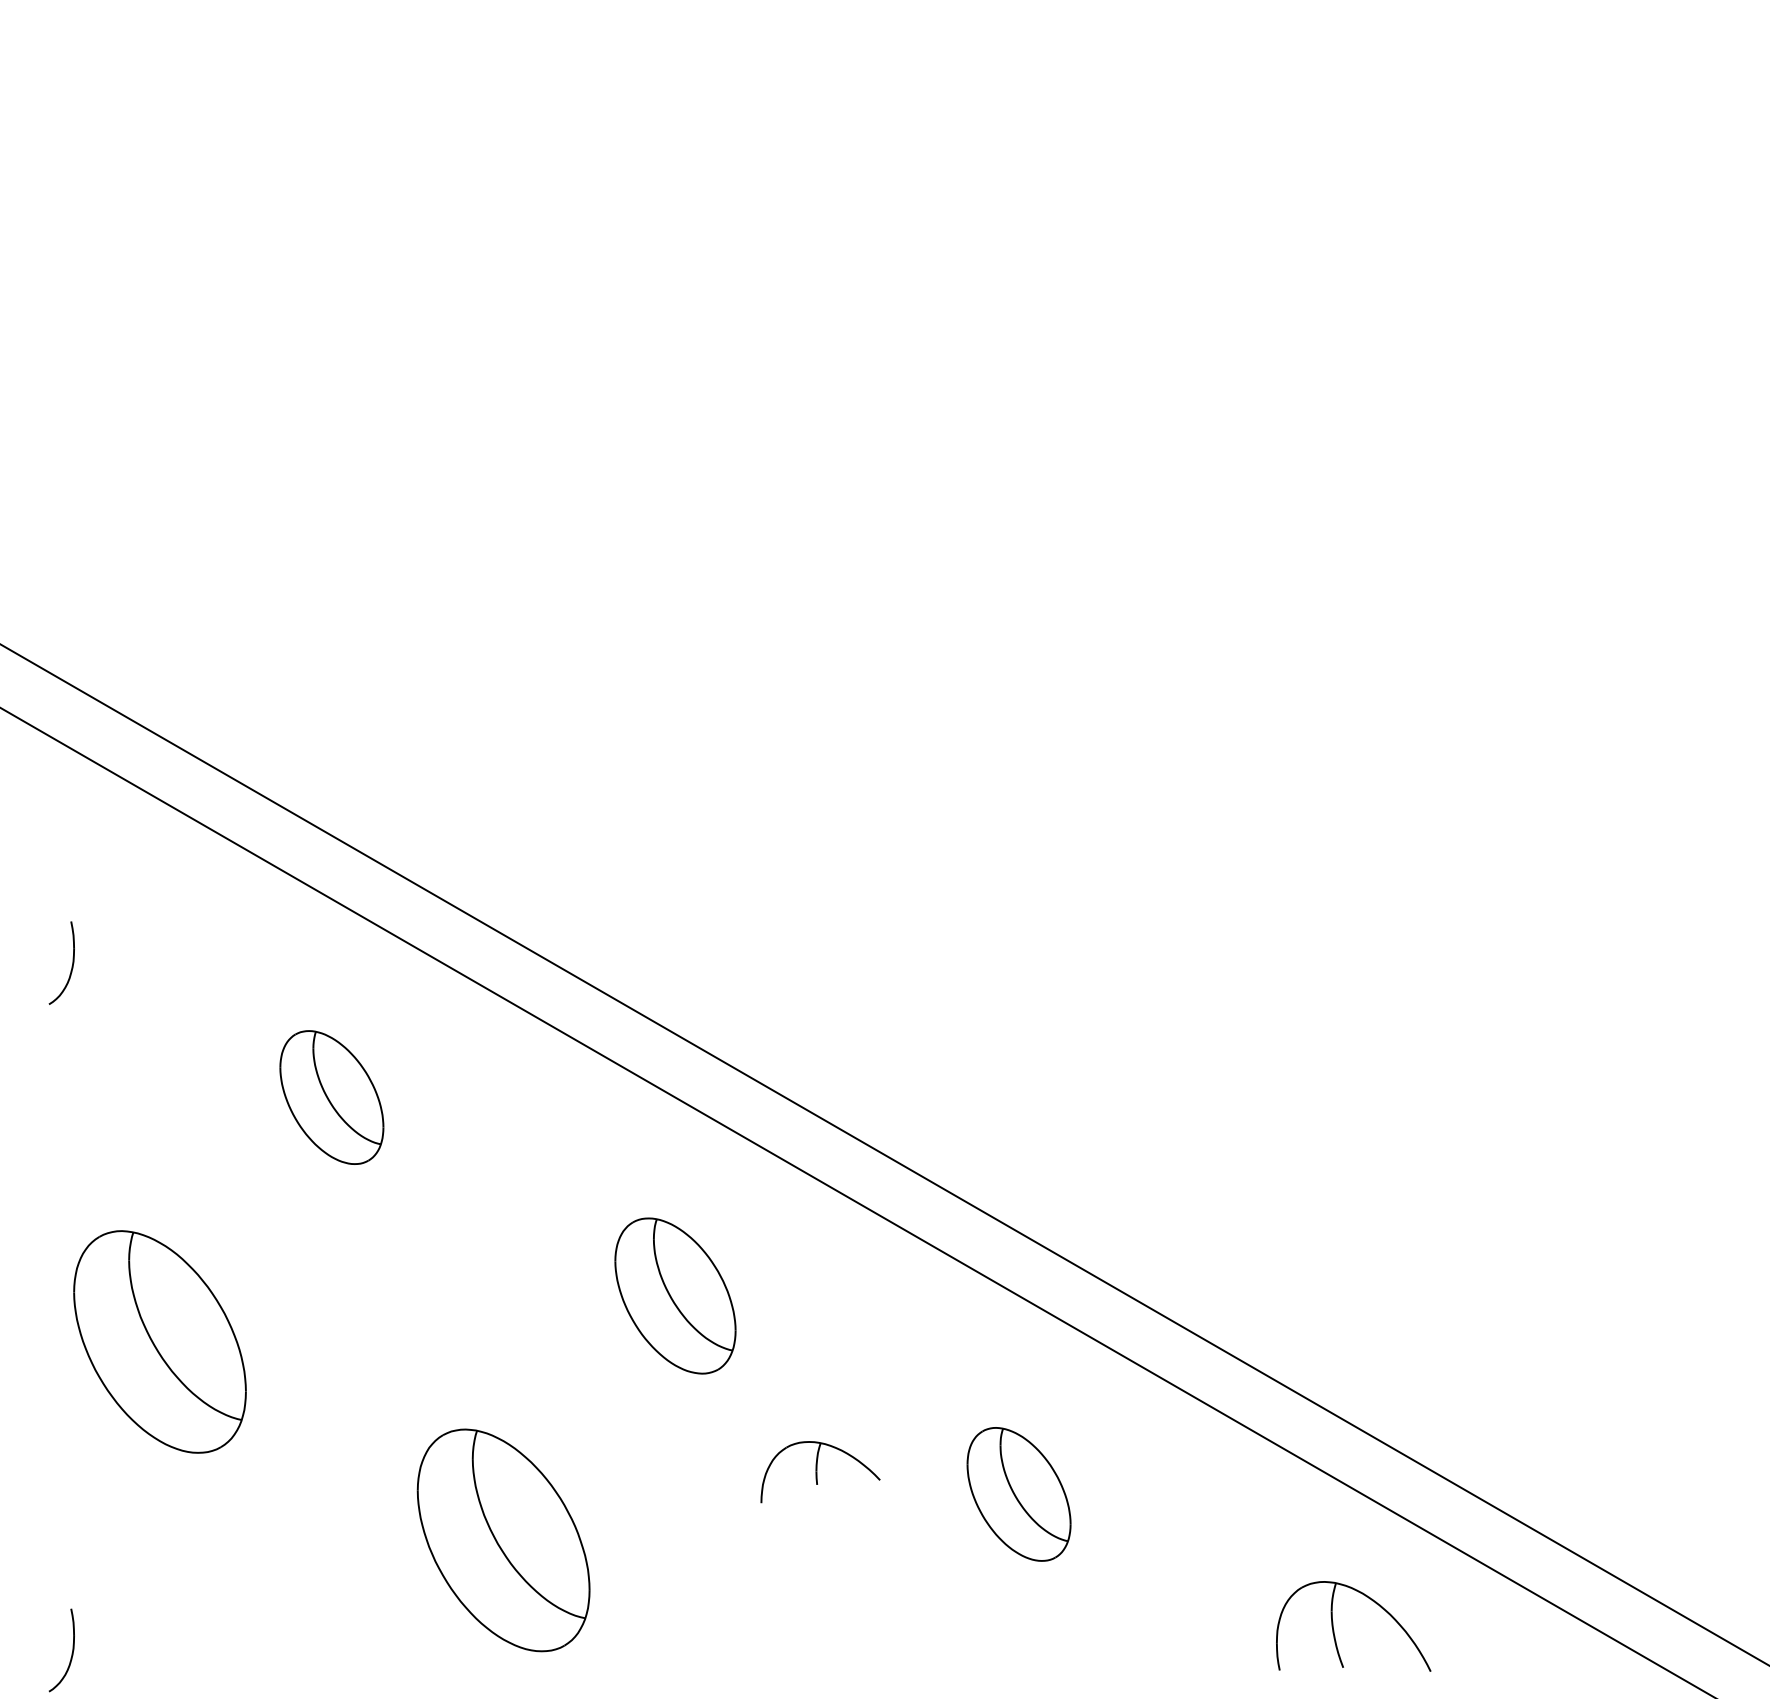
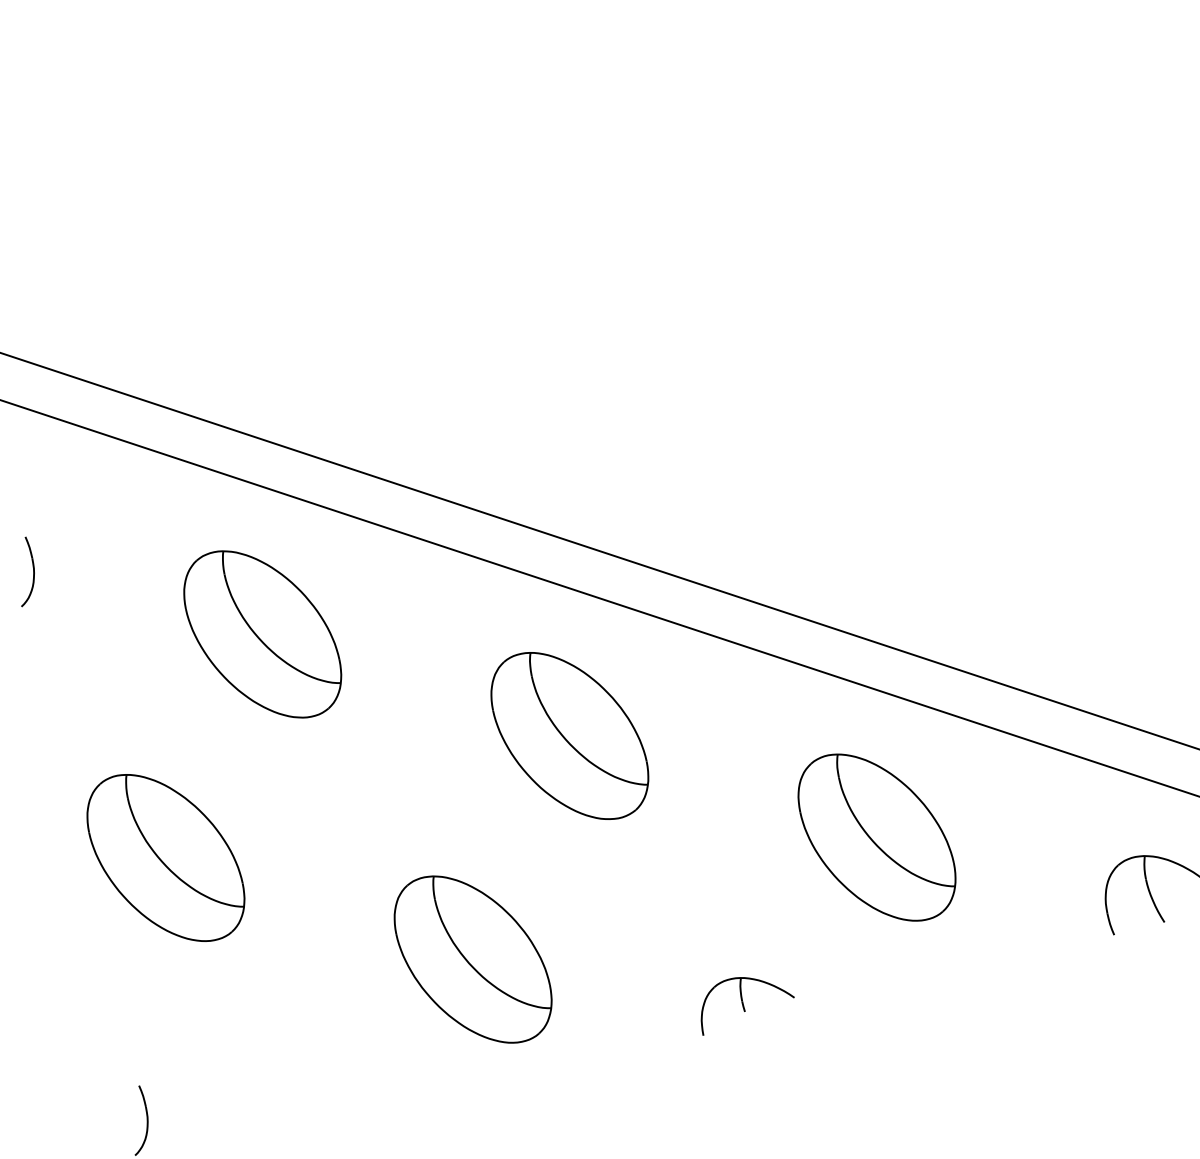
part: (331, 1097) -> (262, 634), size x1.67
part: (675, 1295) -> (569, 735), size x1.43
part: (820, 1472) -> (745, 1001), moved
part: (1018, 1494) -> (876, 837), size x1.67

